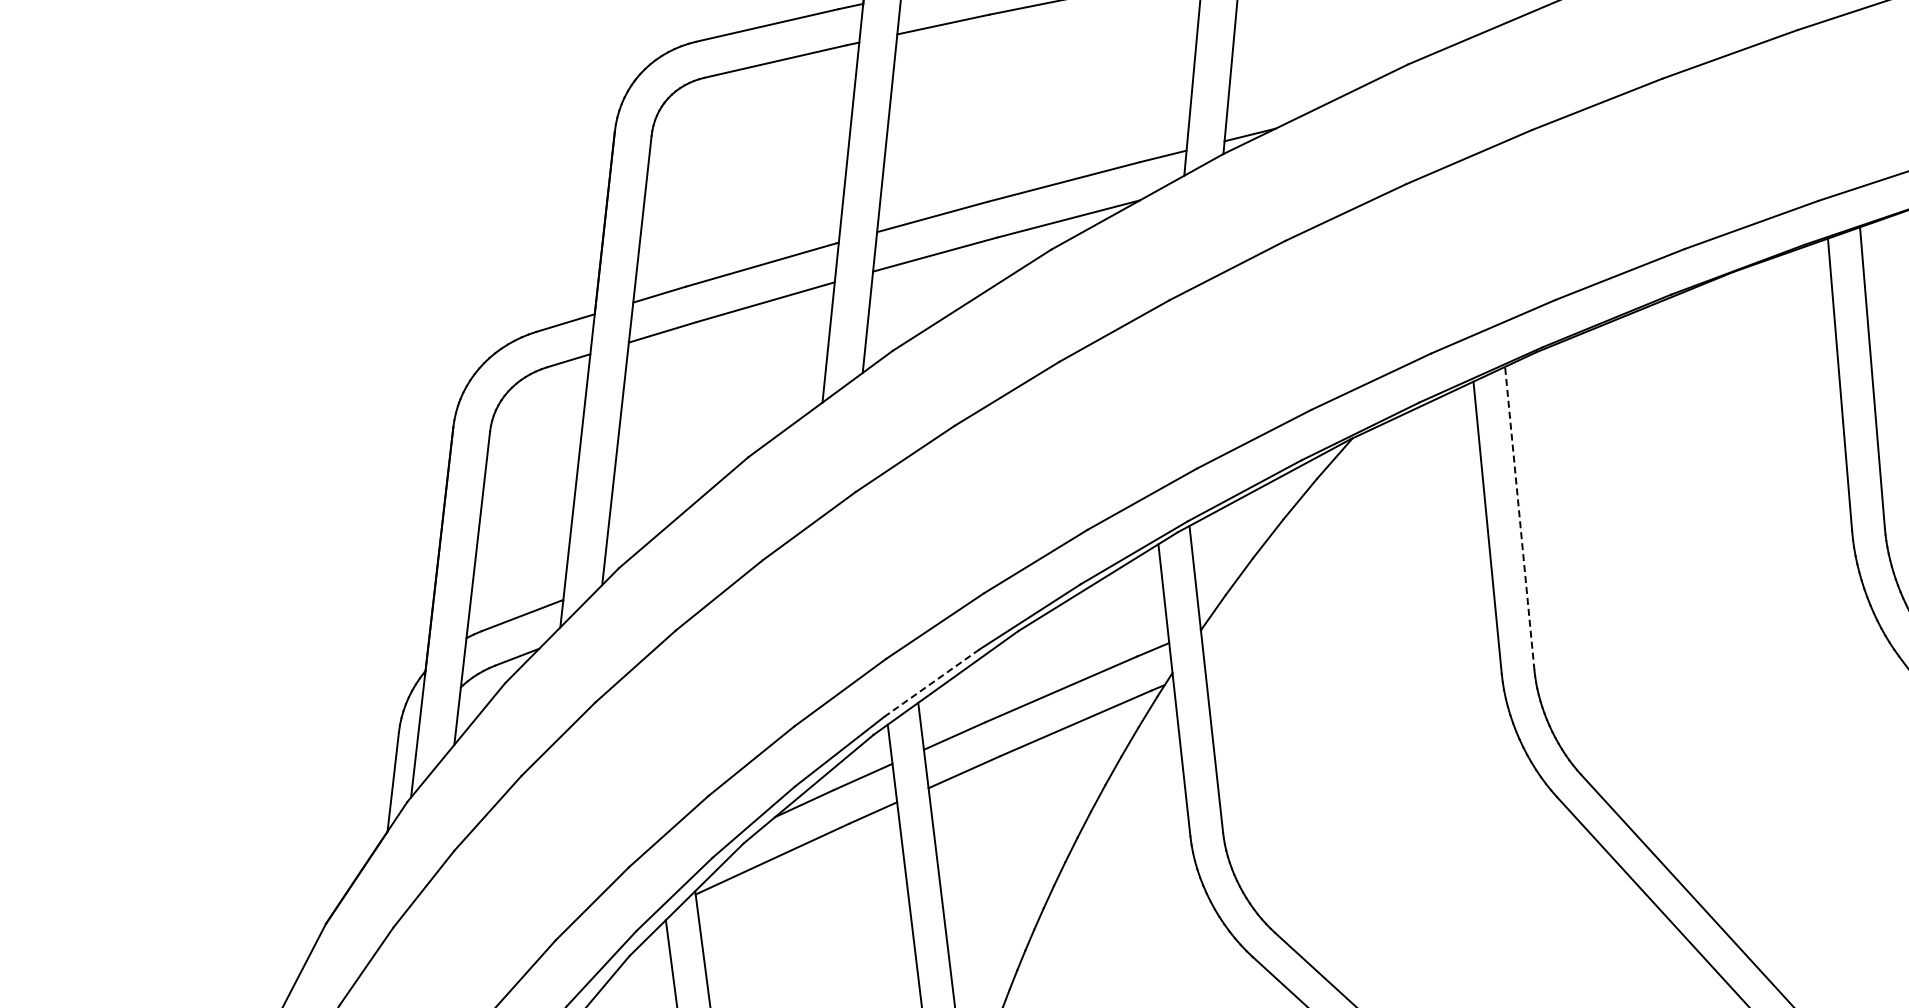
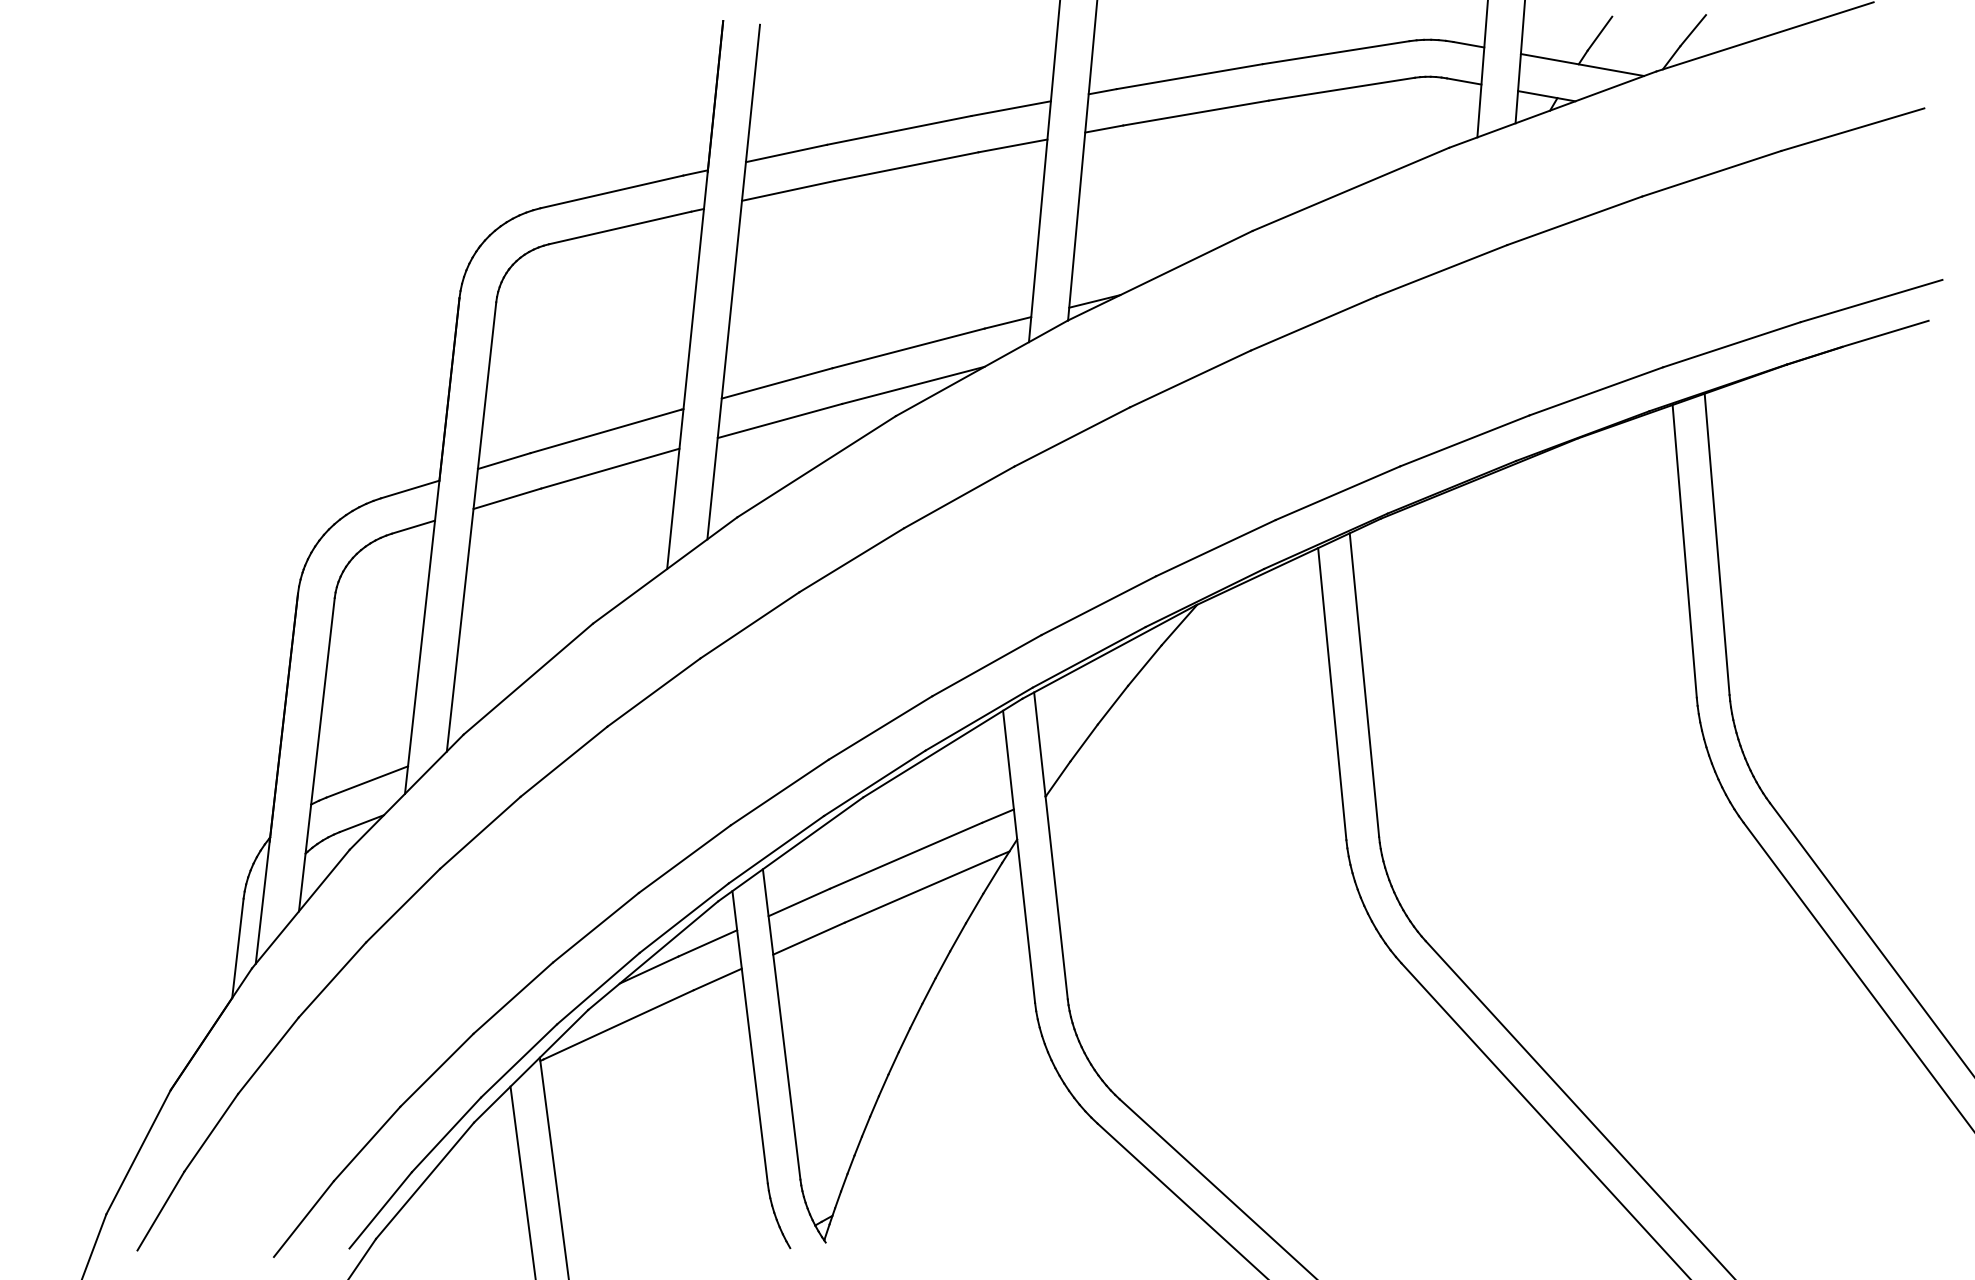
line: (1519, 519) -> (1364, 685), dashed -> solid
line: (931, 683) -> (776, 849), dashed -> solid

